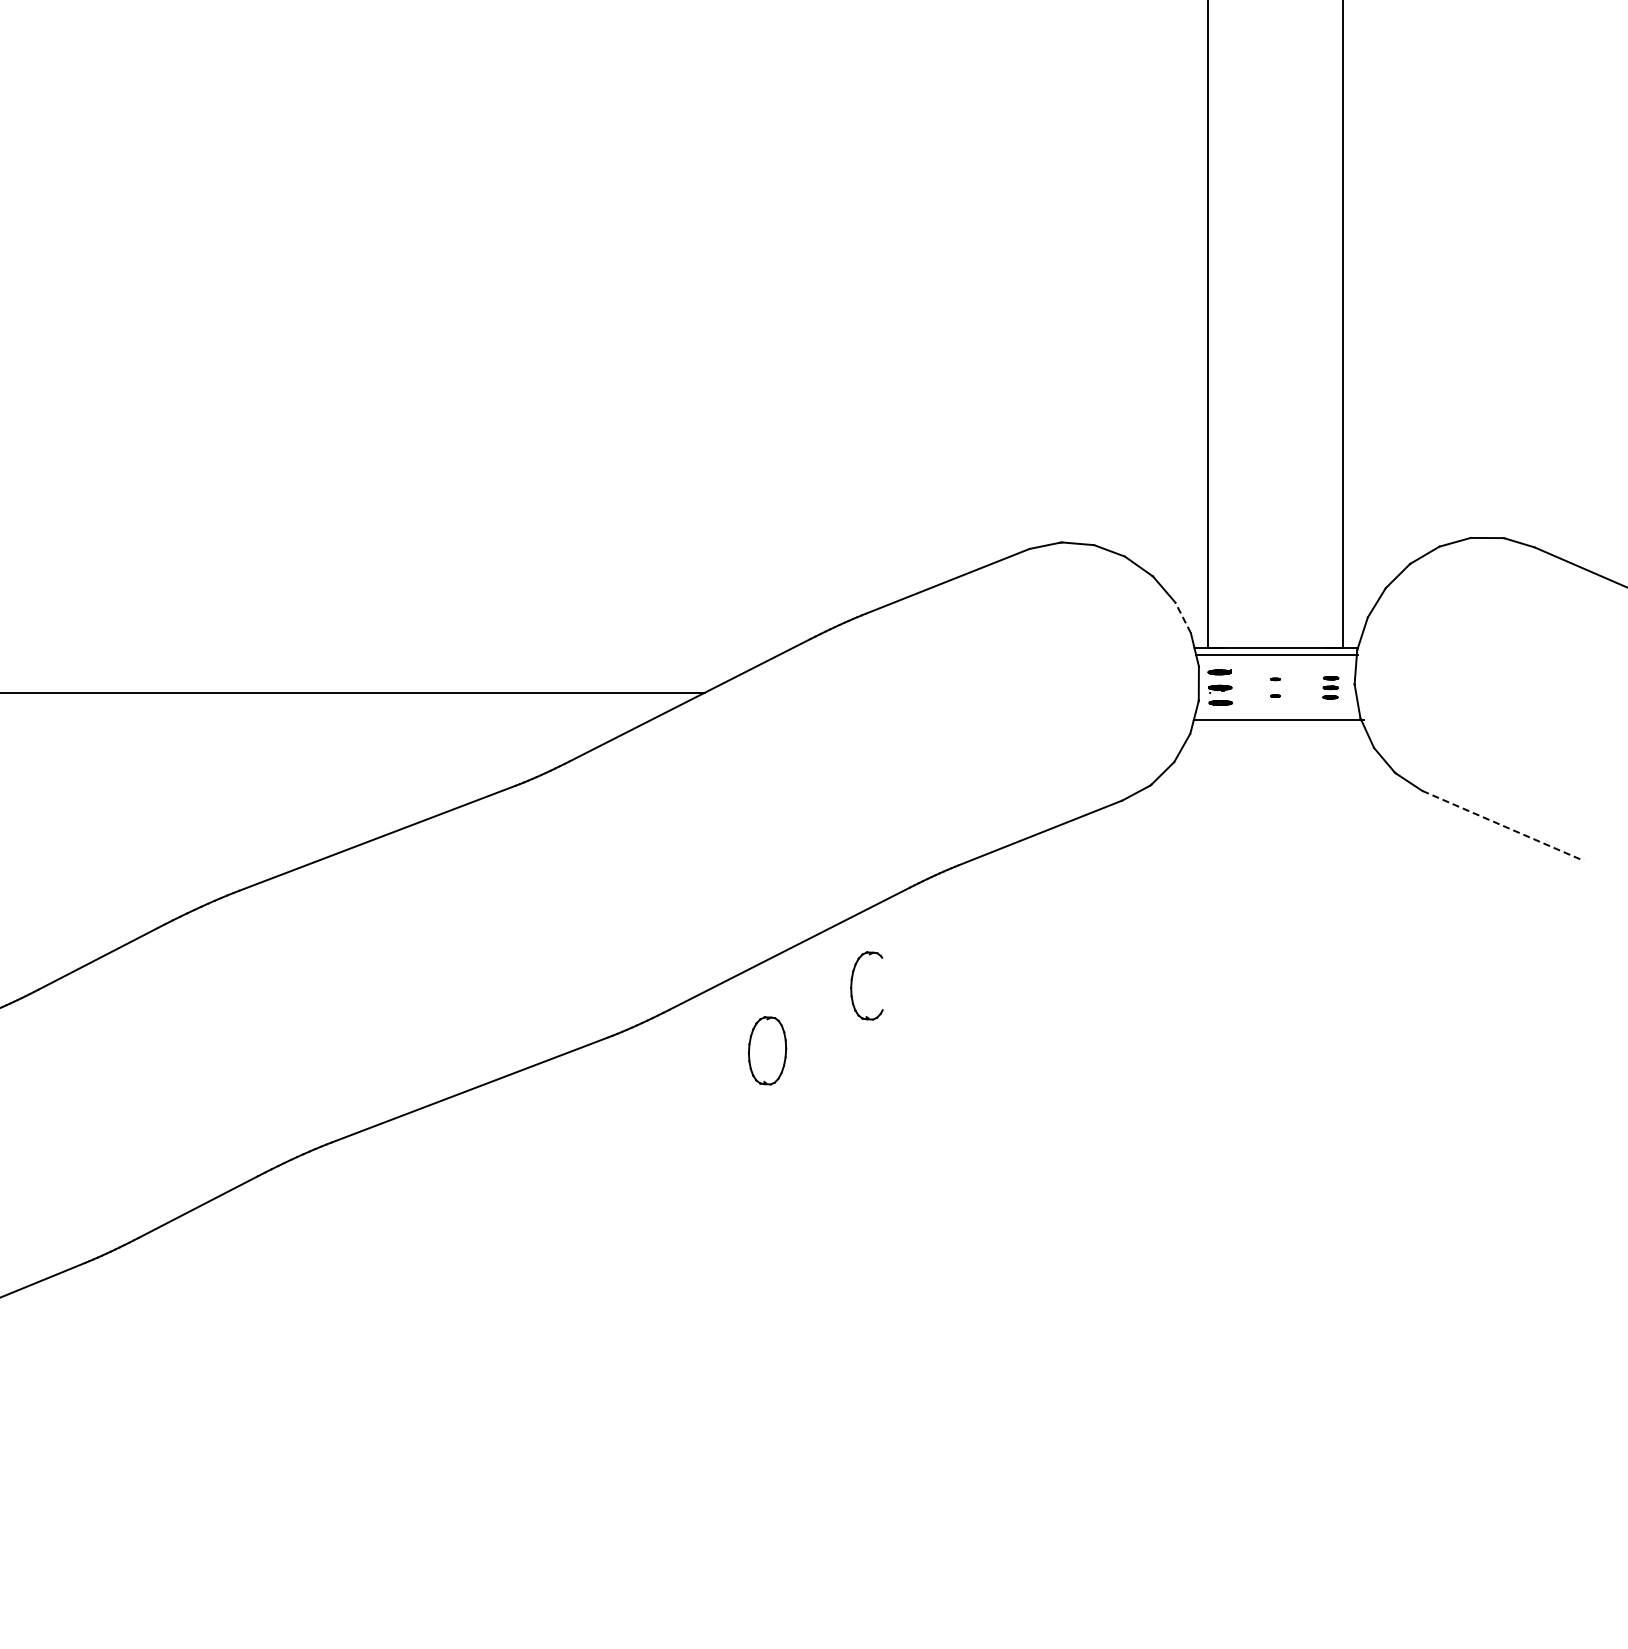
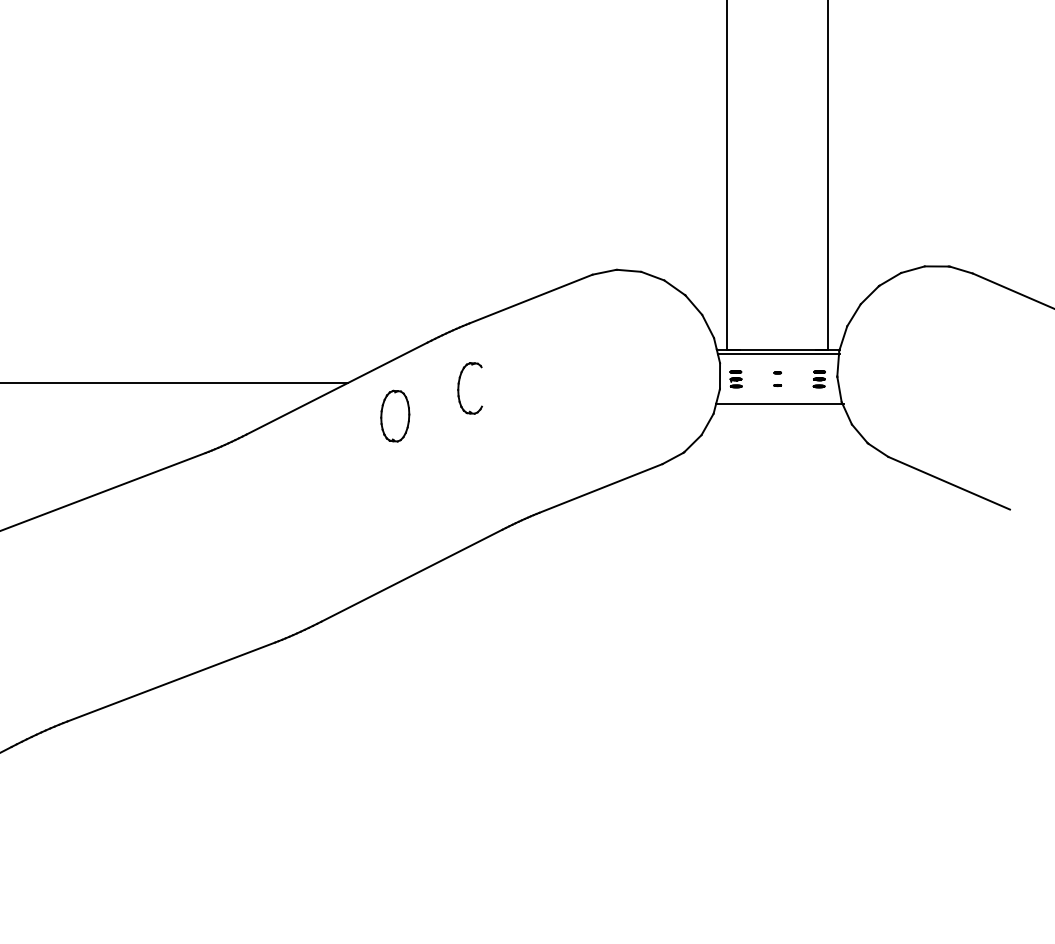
line: (1182, 617) -> (707, 326), dashed -> solid
part: (1219, 687) -> (735, 379), size x0.62
line: (1503, 826) -> (949, 483), dashed -> solid
part: (852, 985) -> (459, 388), moved
part: (767, 1050) -> (395, 415), moved

